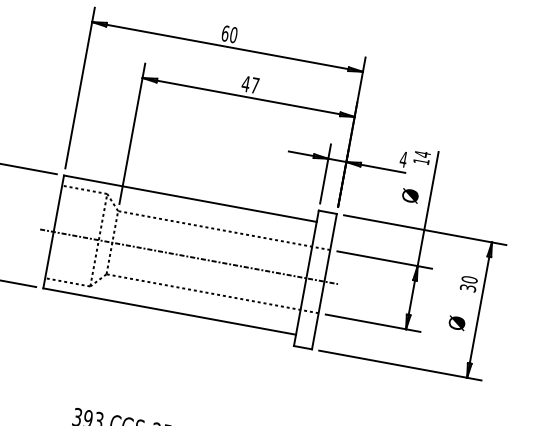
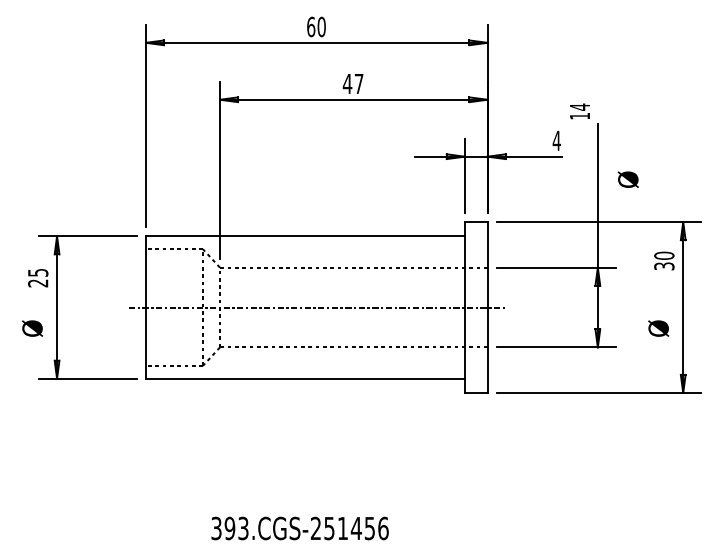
text: (421, 157) -> (579, 111), moved
text: (409, 195) -> (627, 179), moved
text: (469, 283) -> (664, 260), moved

